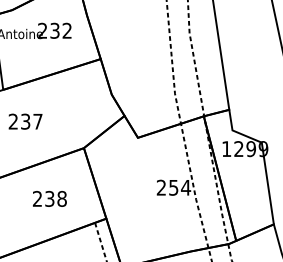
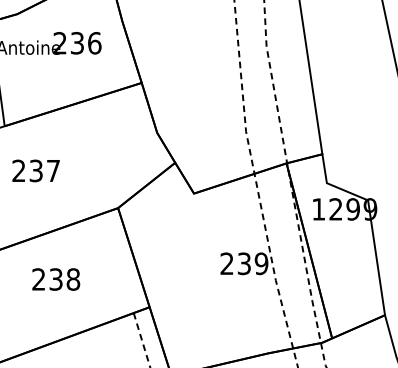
text: (67, 30) -> (95, 42), 232 -> 236
text: (180, 187) -> (253, 263), 254 -> 239
text: (49, 198) -> (55, 278), moved

